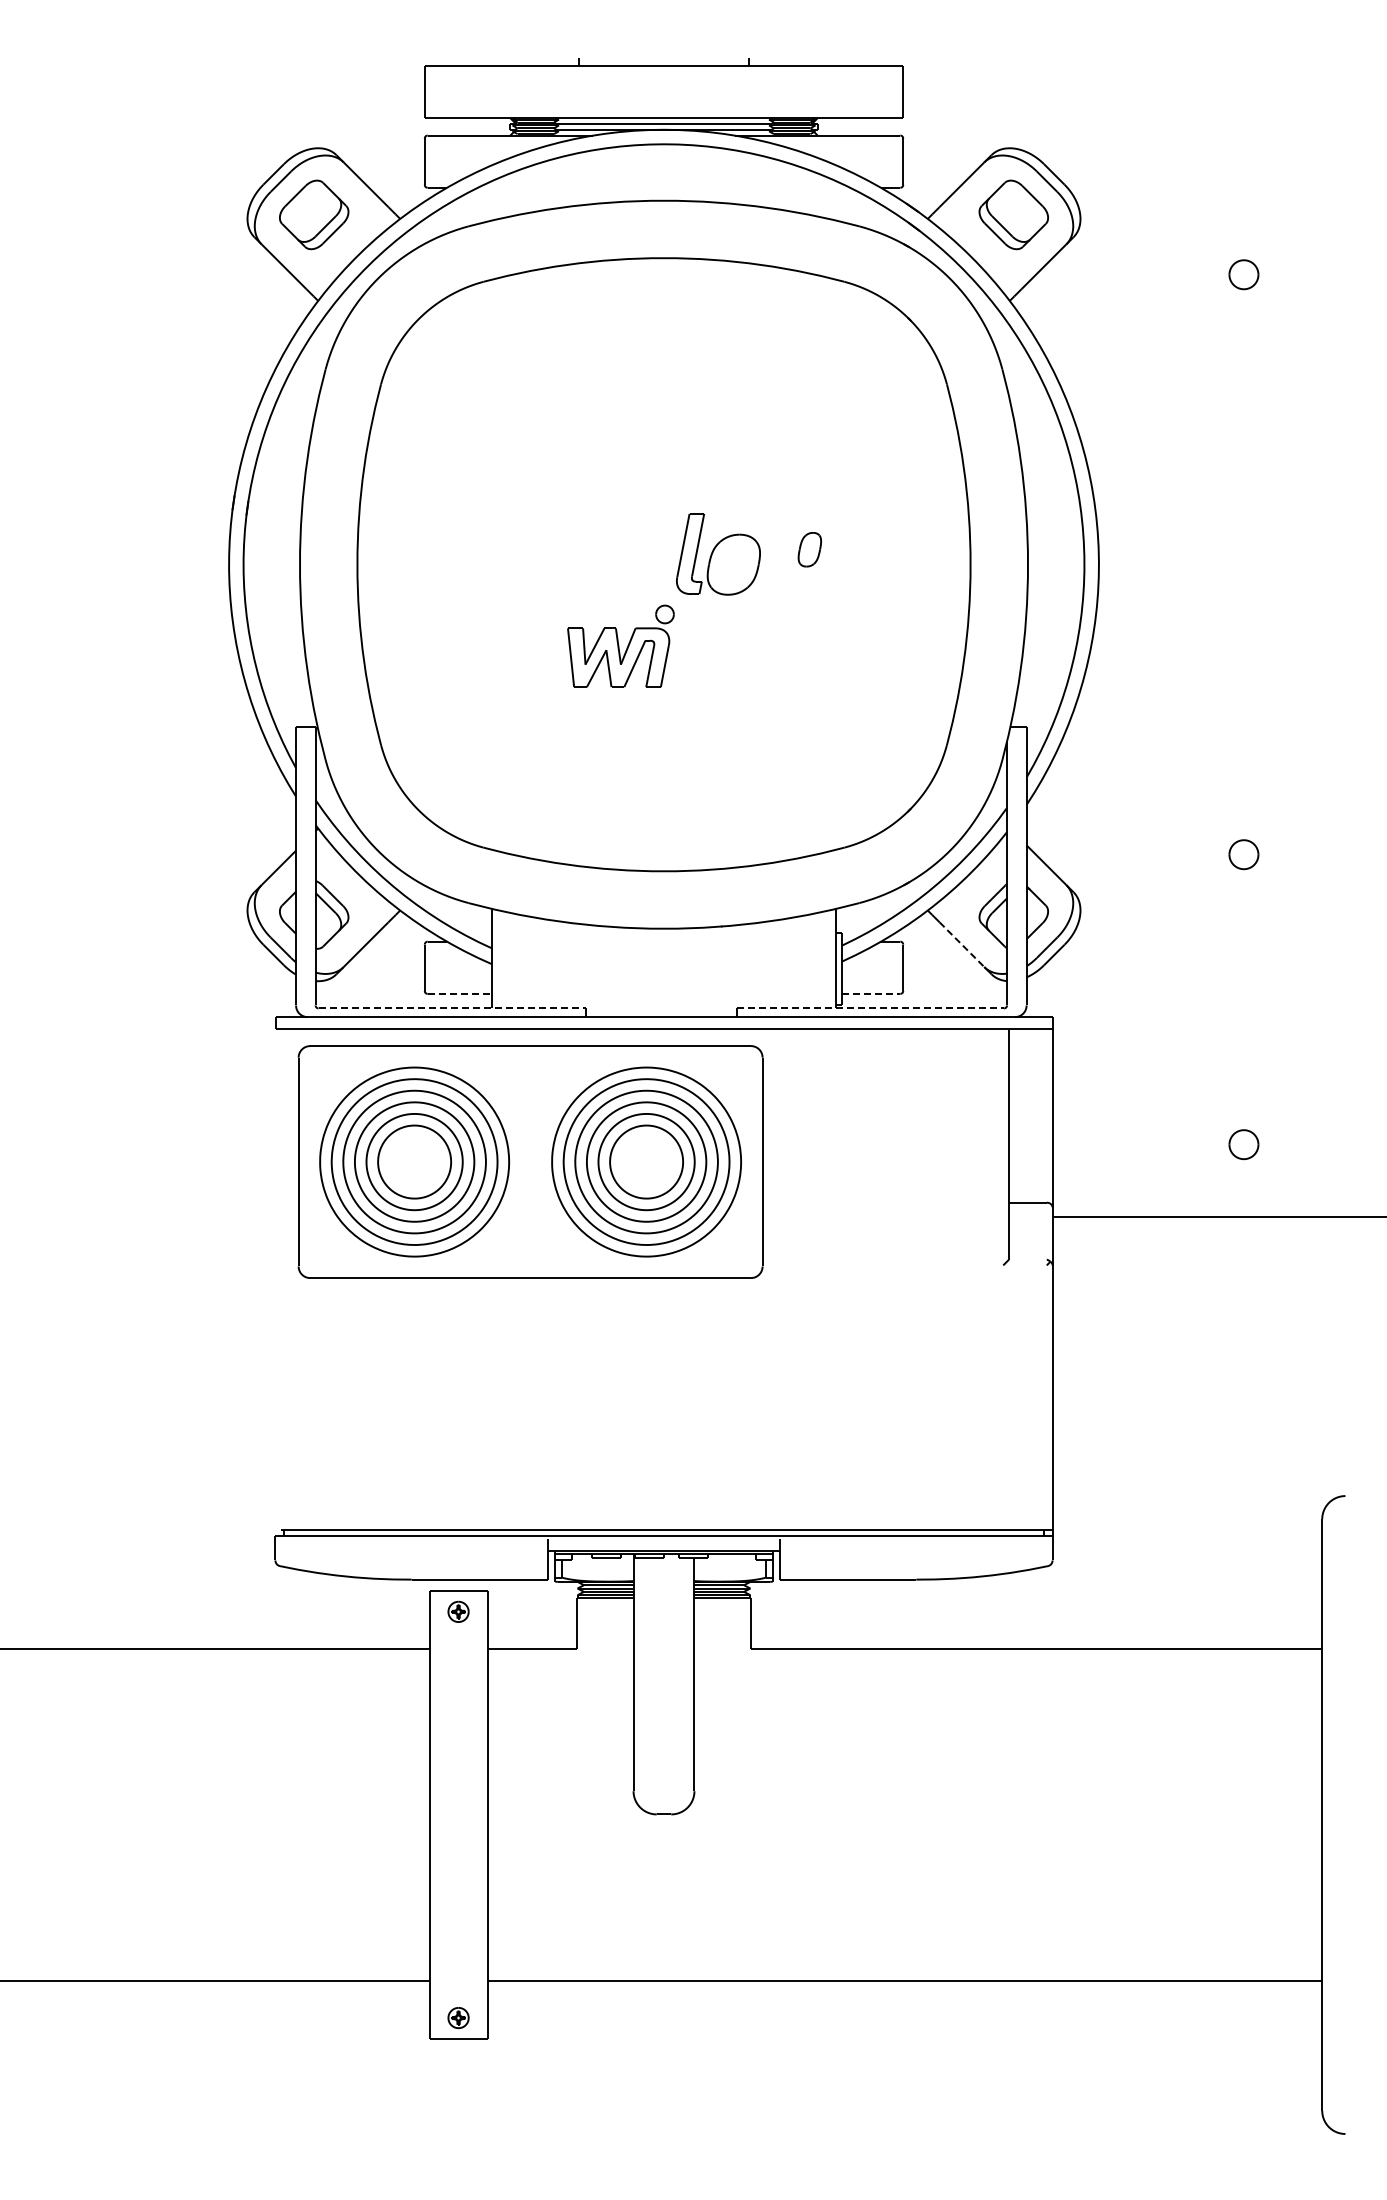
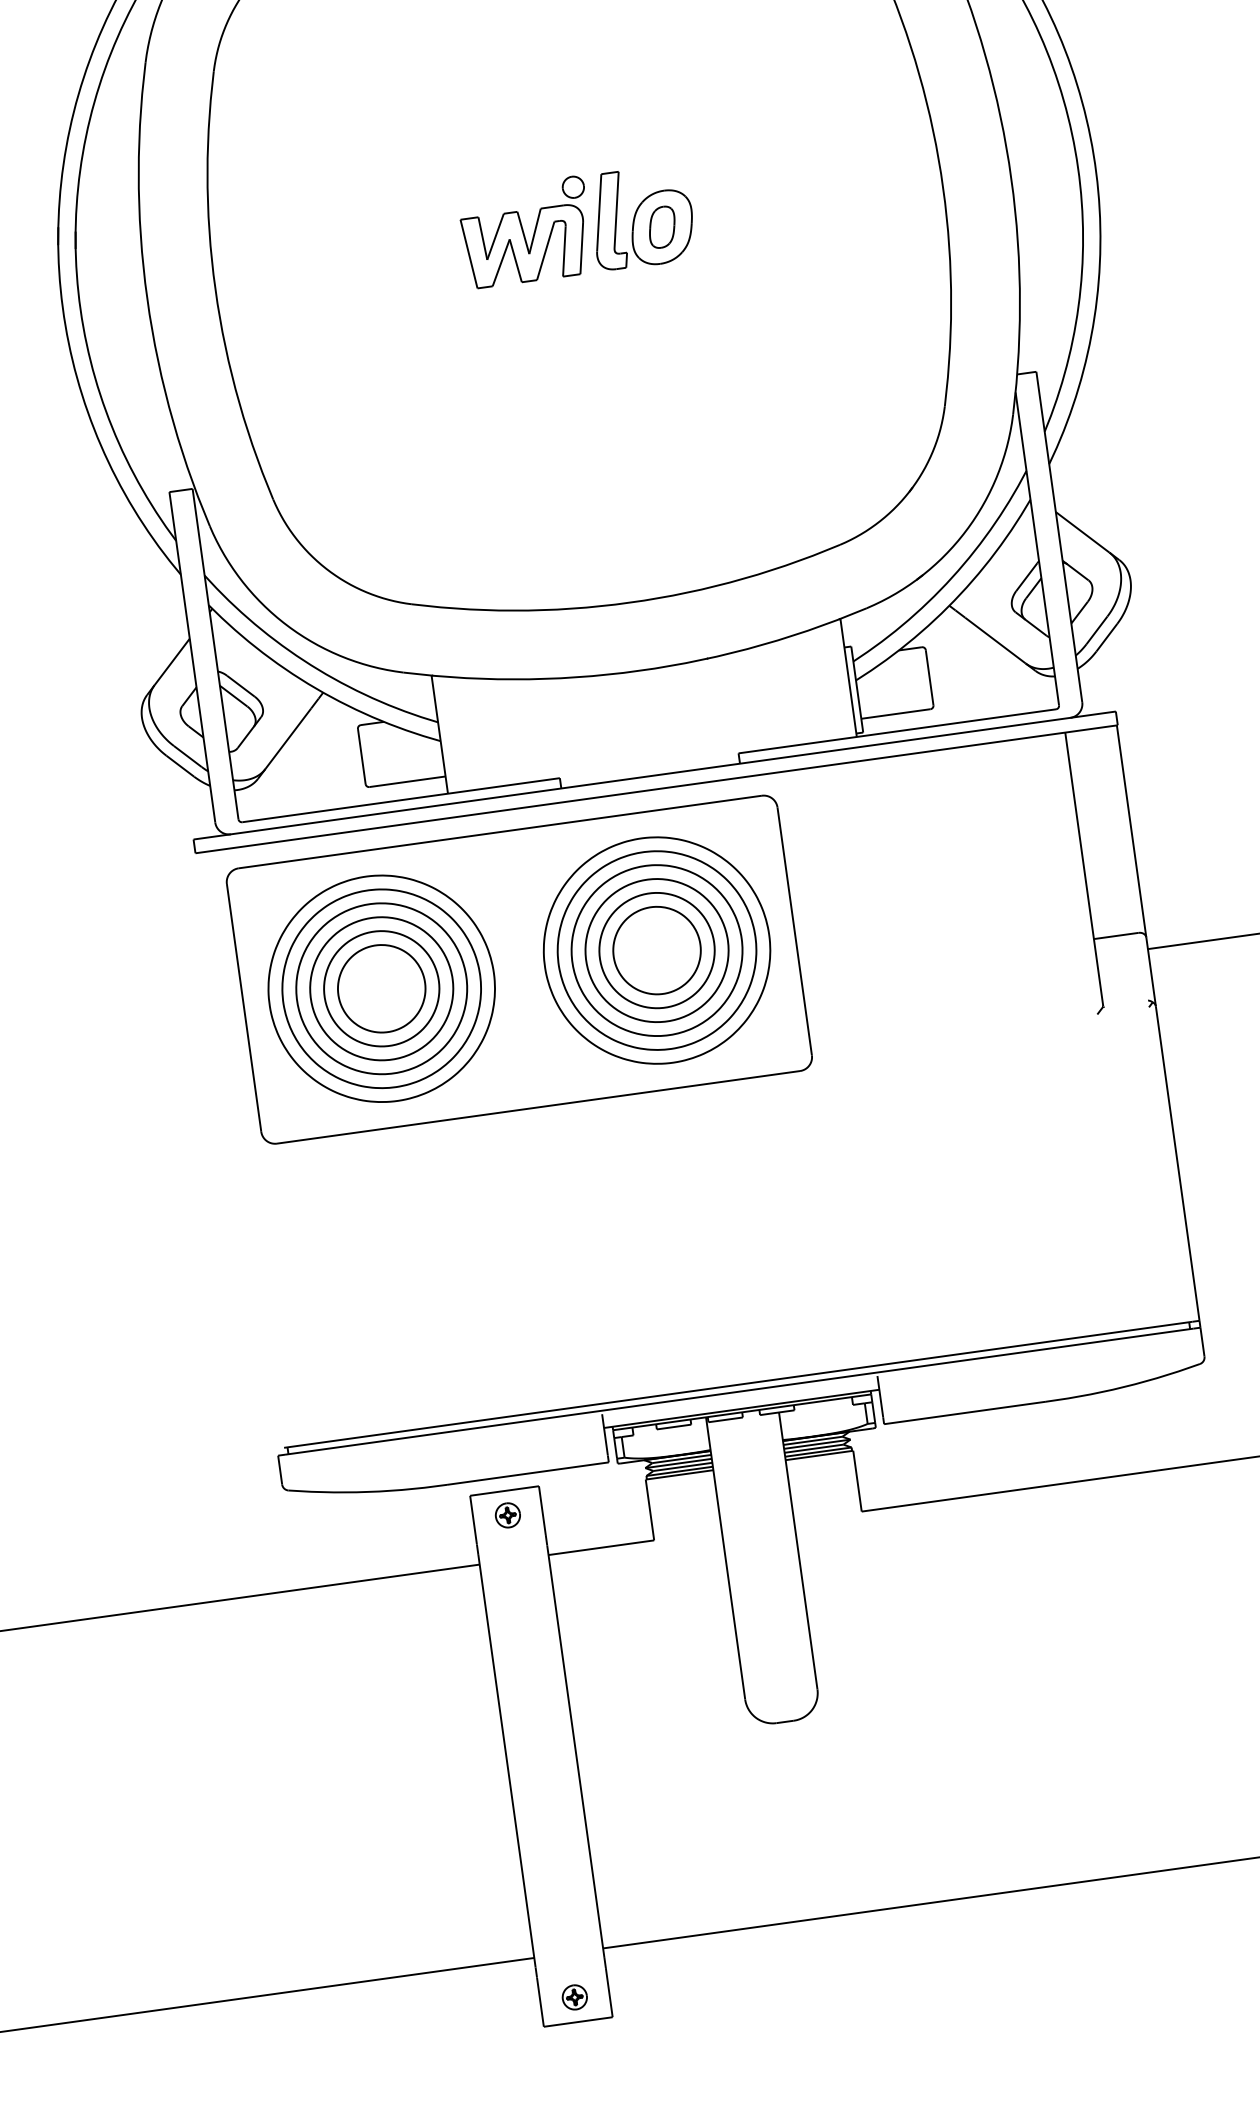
part: (809, 549) -> (661, 227), moved
part: (620, 645) -> (525, 231), moved
line: (961, 944) -> (994, 640), dashed -> solid
line: (460, 993) -> (408, 781), dashed -> solid
line: (871, 993) -> (896, 713), dashed -> solid
line: (452, 1008) -> (401, 800), dashed -> solid
line: (870, 1008) -> (897, 731), dashed -> solid

